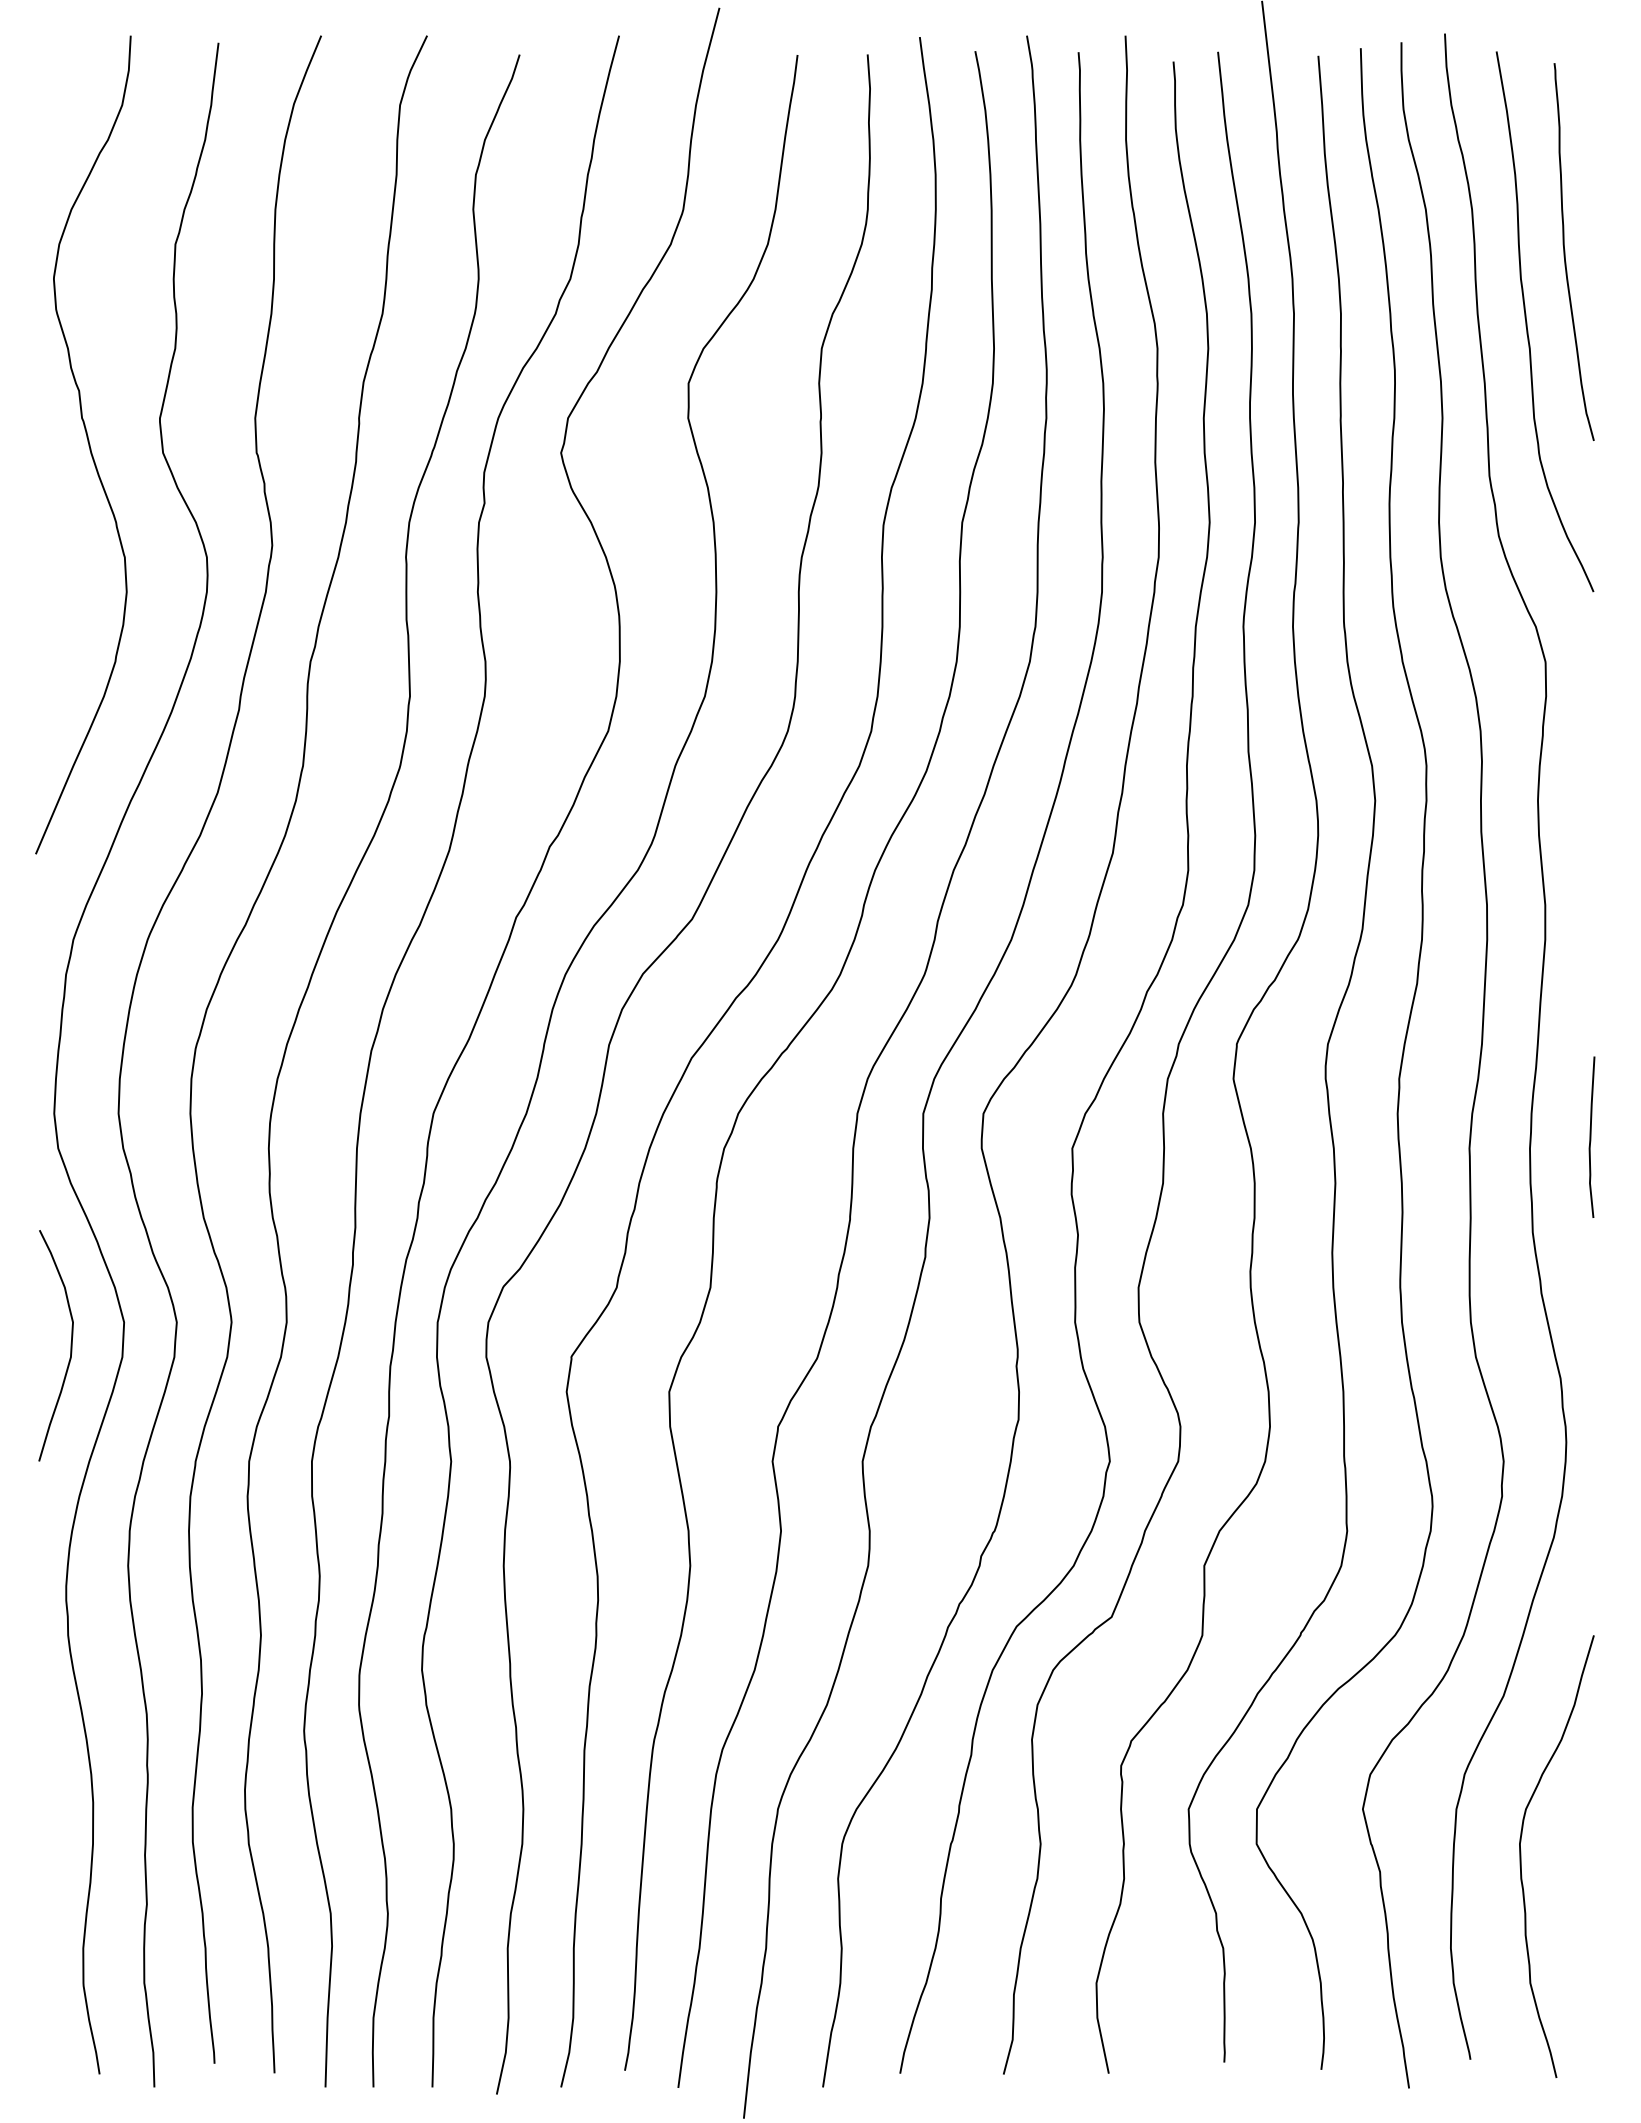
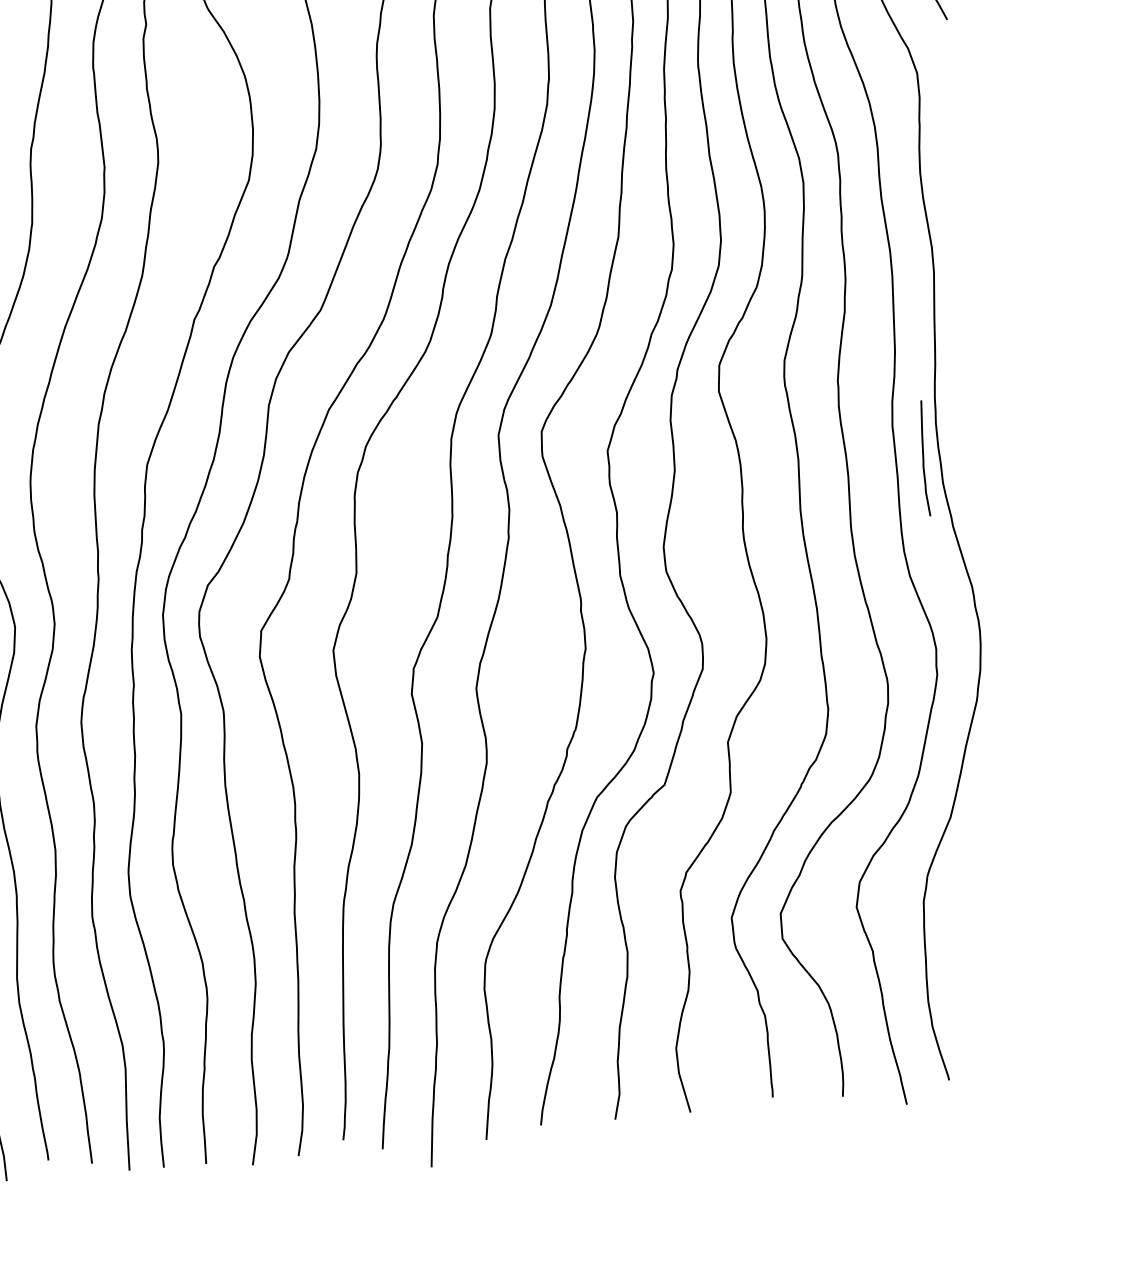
curve: (1591, 1136) -> (924, 457), moved
curve: (1521, 1856) -> (973, 931), removed

